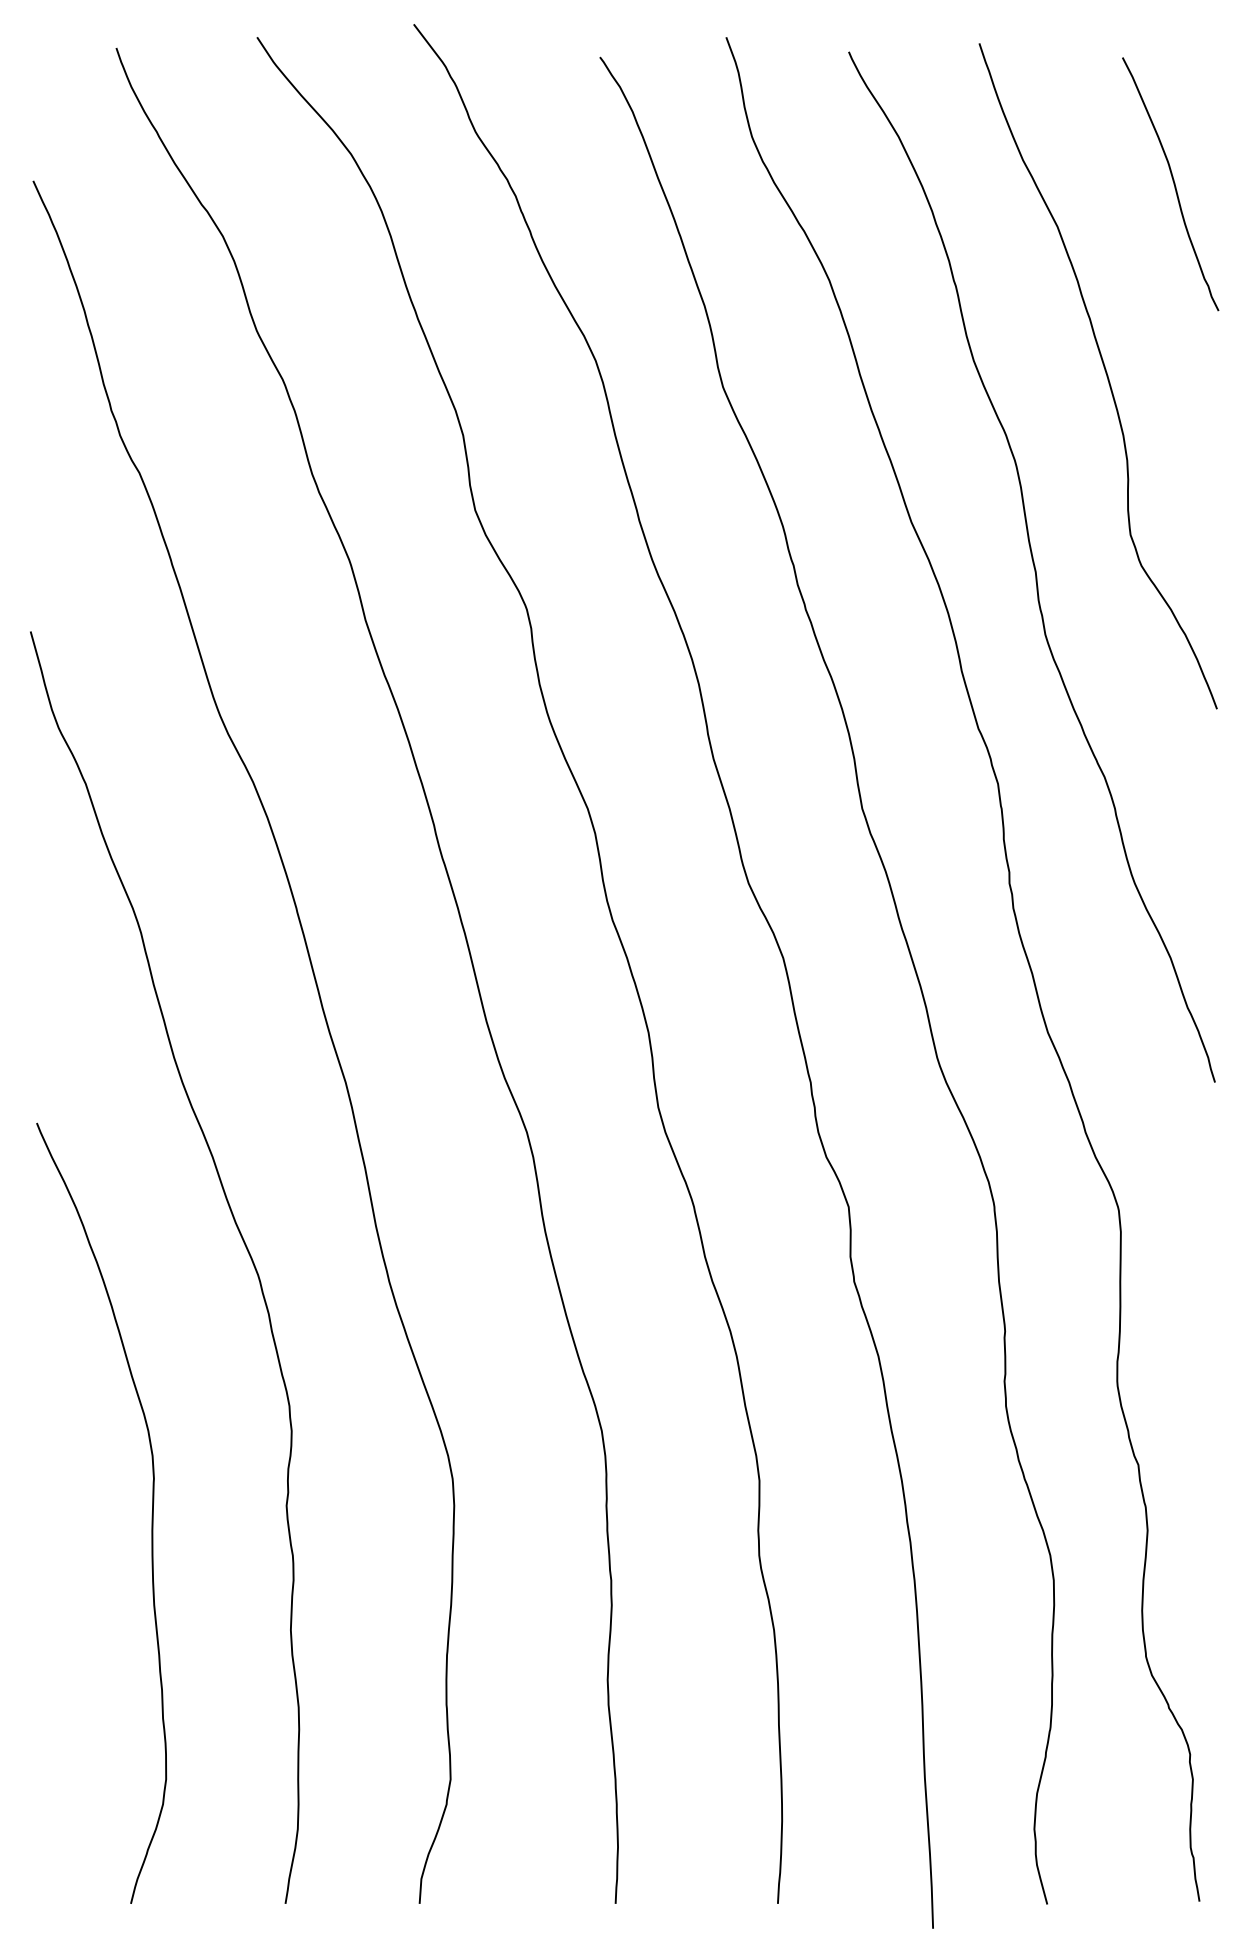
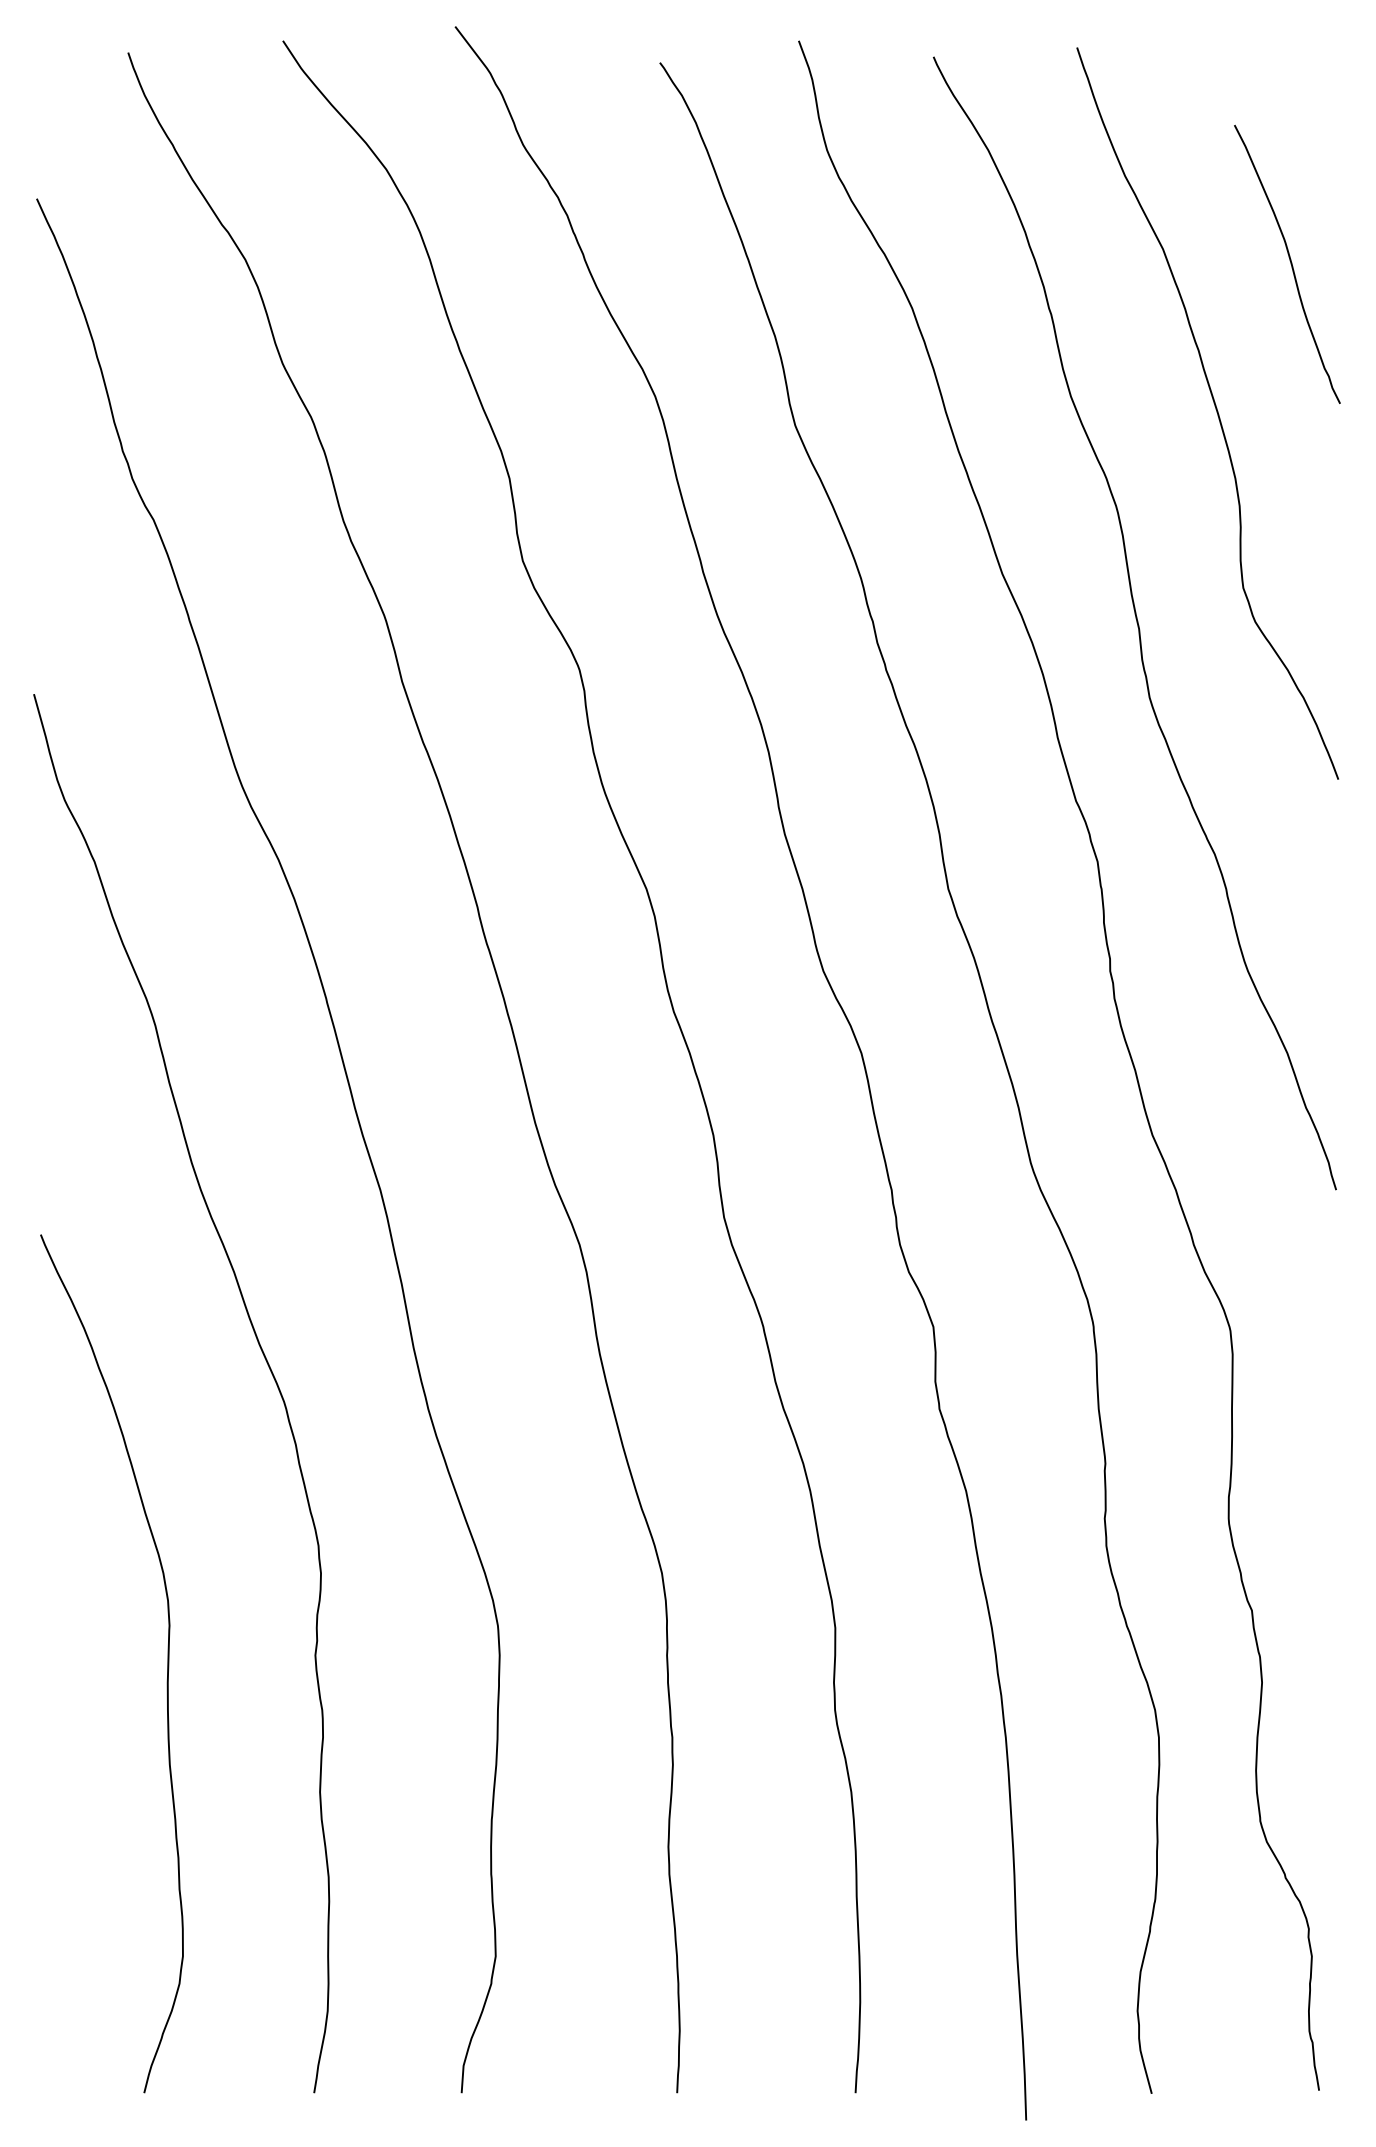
curve: (1173, 183) -> (1290, 263), moved

